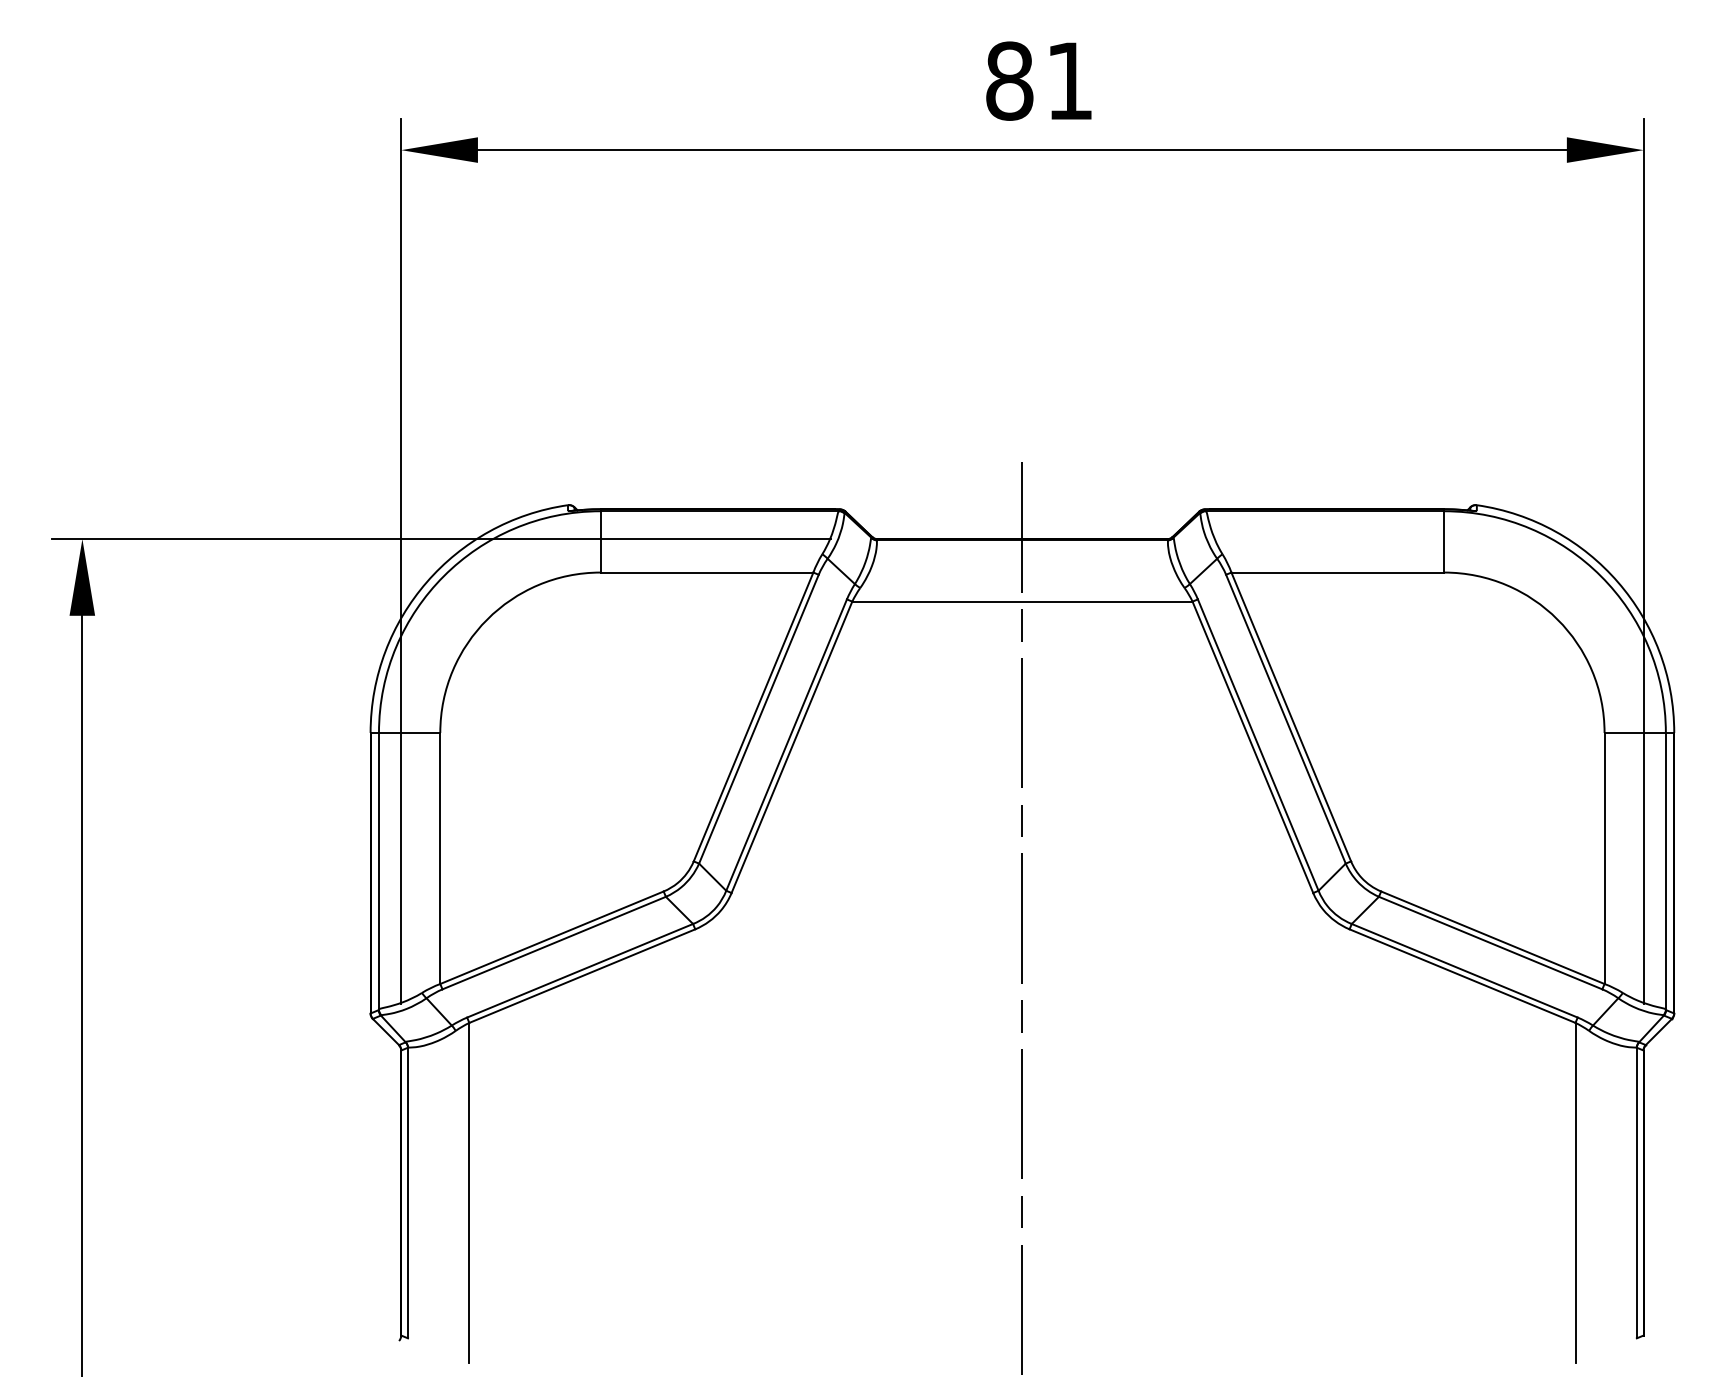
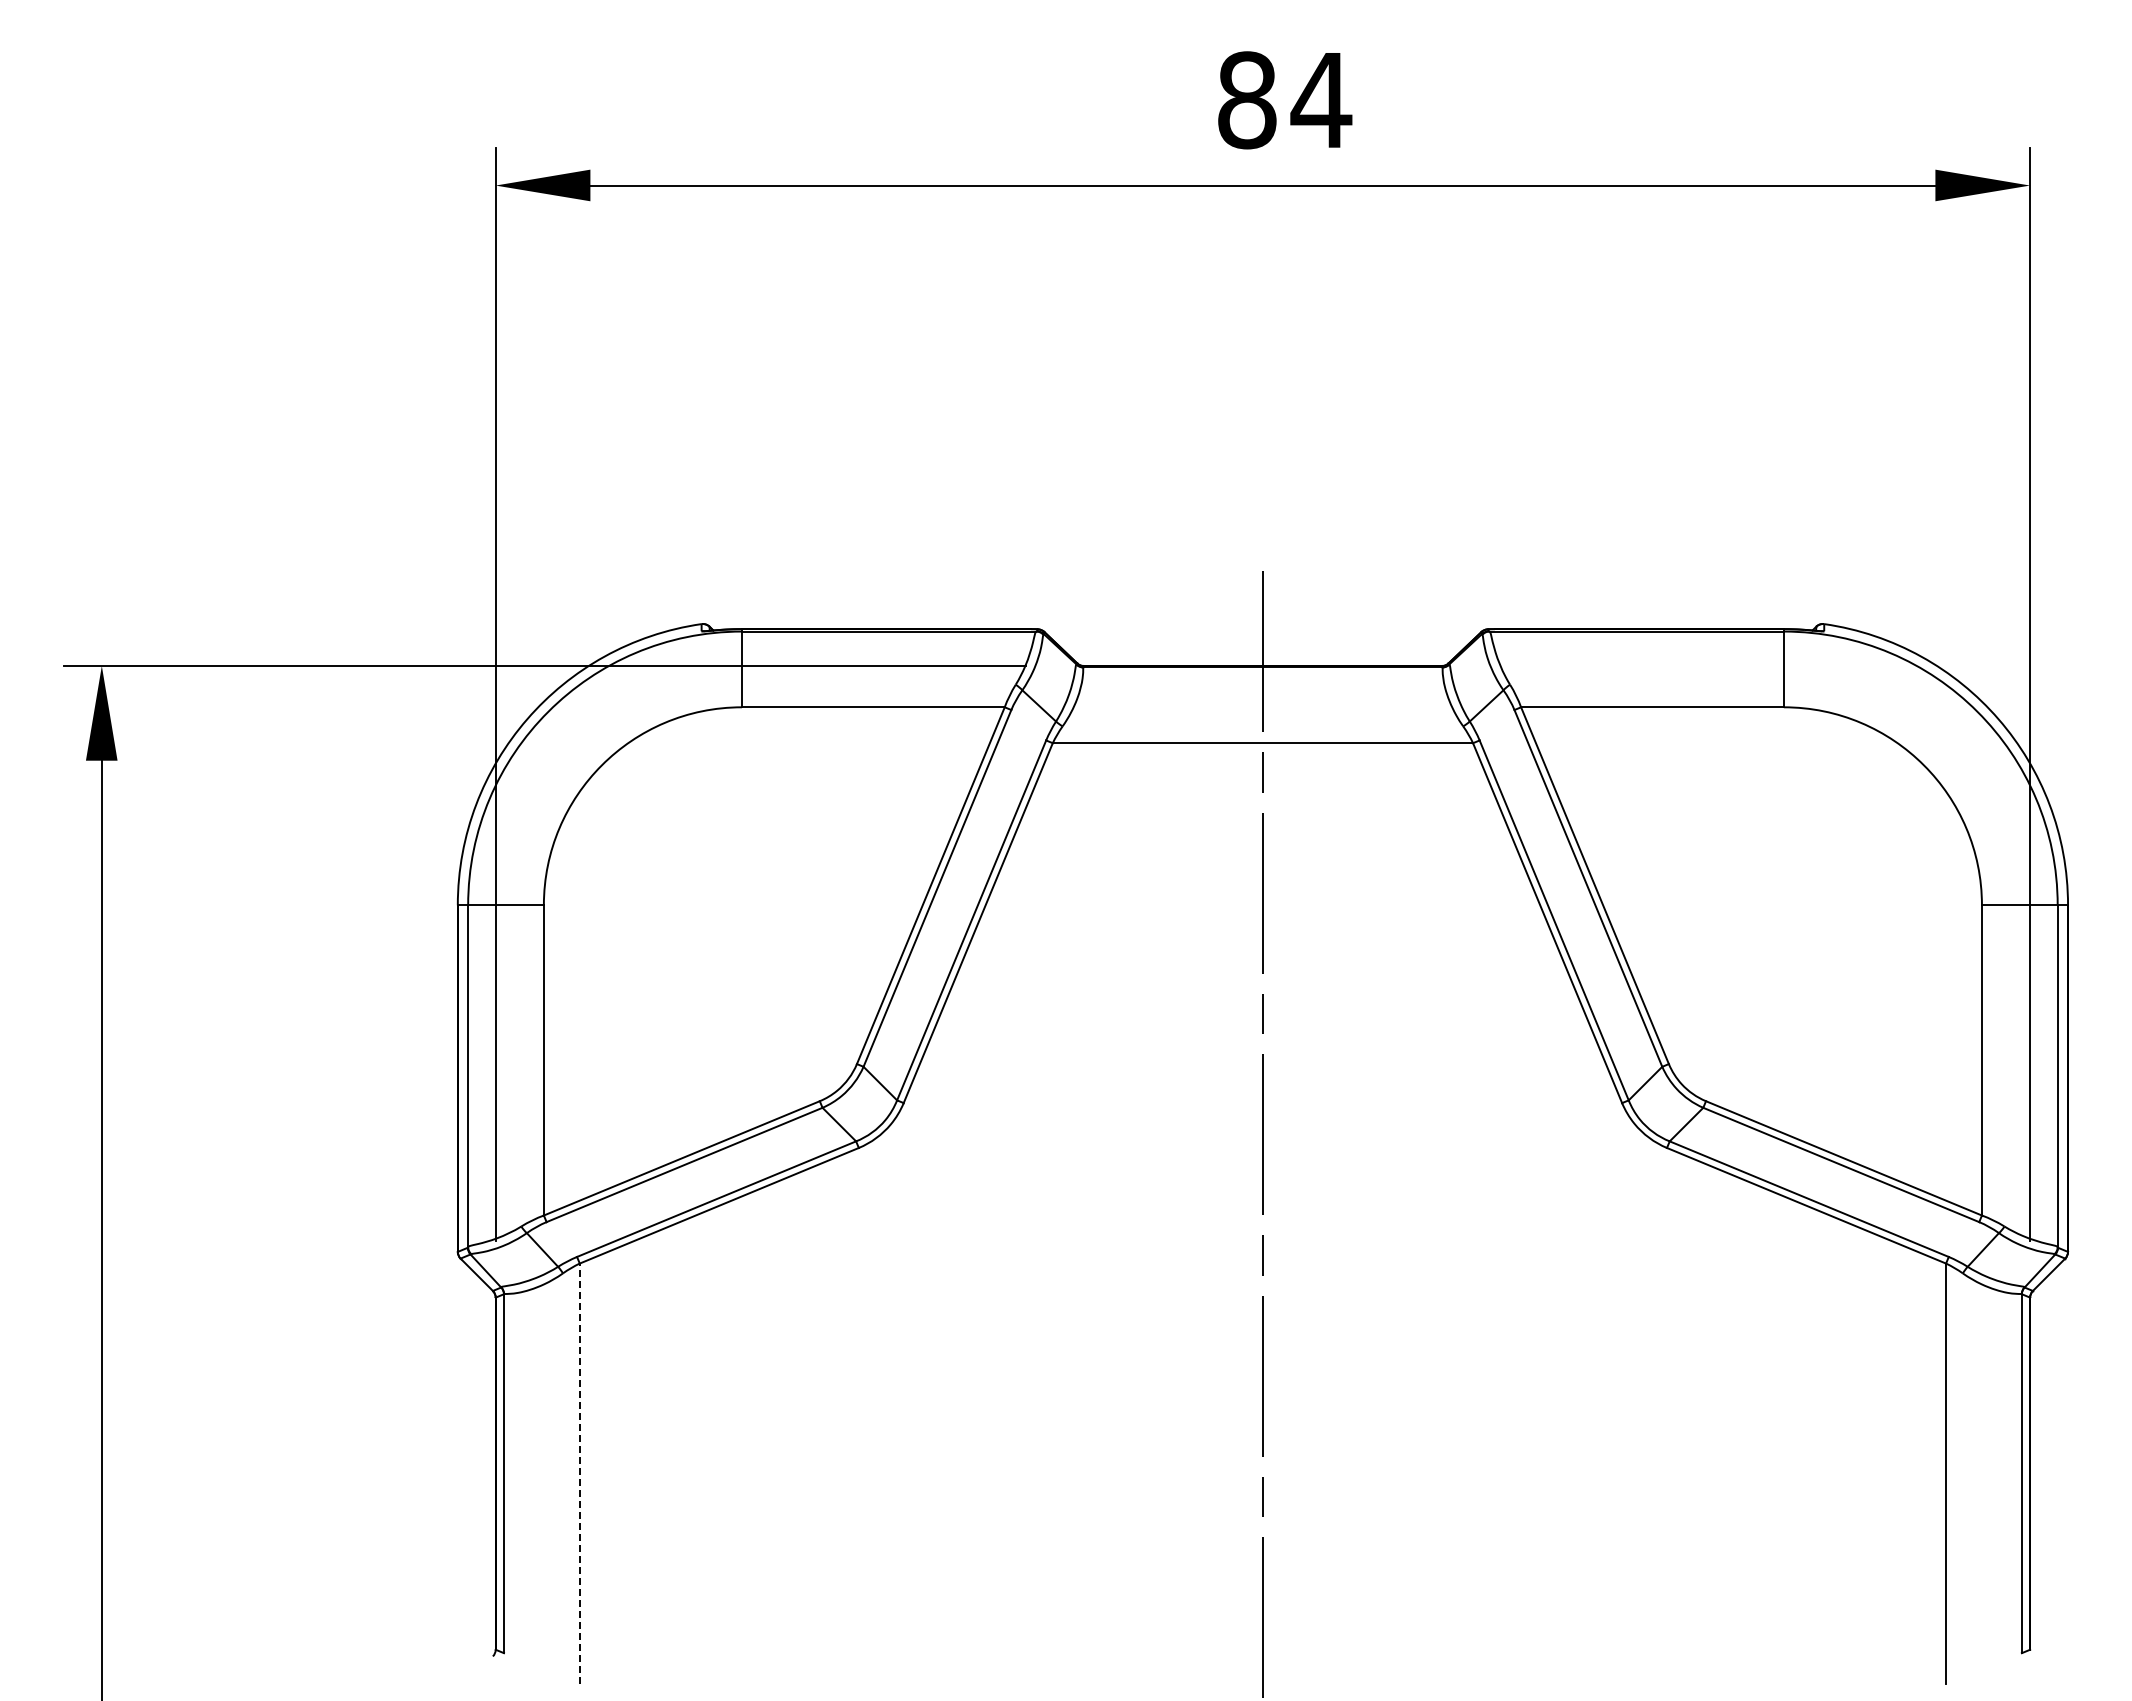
text: (1069, 81) -> (1321, 100), 81 -> 84
line: (469, 1192) -> (579, 1473), solid -> dashed

